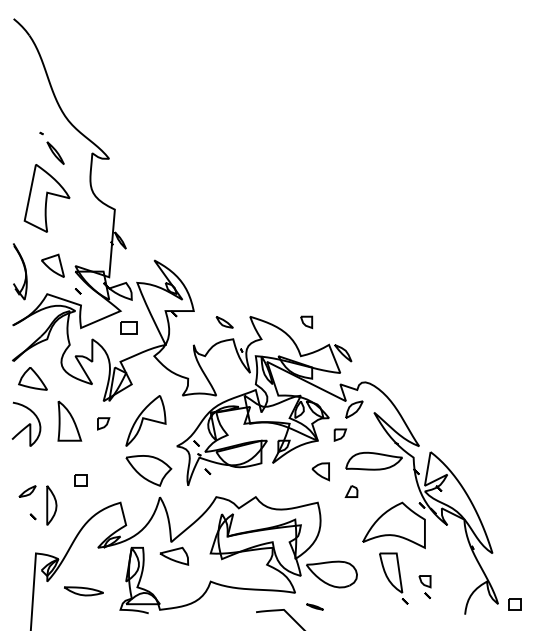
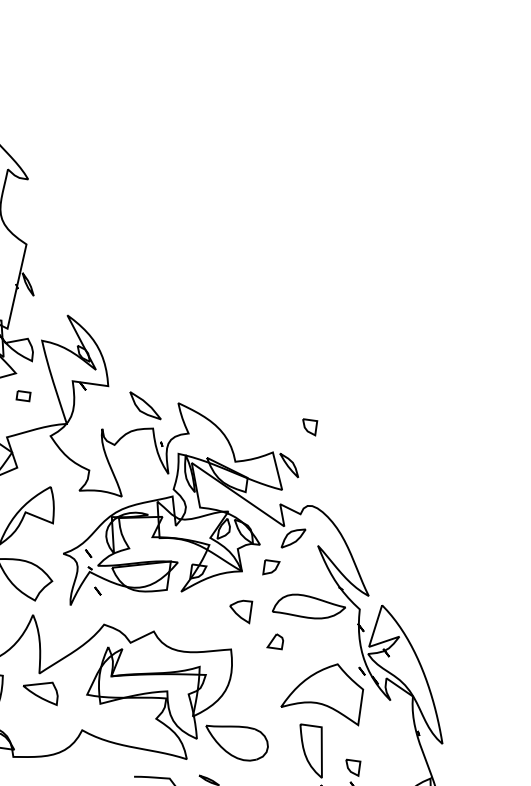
part: (224, 322) -> (144, 405), size x1.6
part: (306, 322) -> (309, 427), moved
part: (128, 327) -> (23, 395), size x0.6

